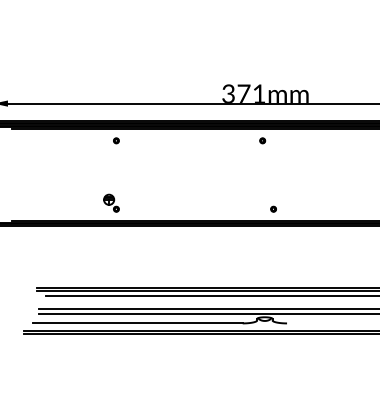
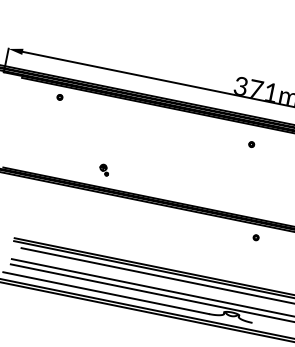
part: (116, 140) -> (60, 97), moved
part: (262, 140) -> (251, 144), moved
part: (111, 202) -> (104, 169), size x0.6
part: (273, 208) -> (256, 237), moved

